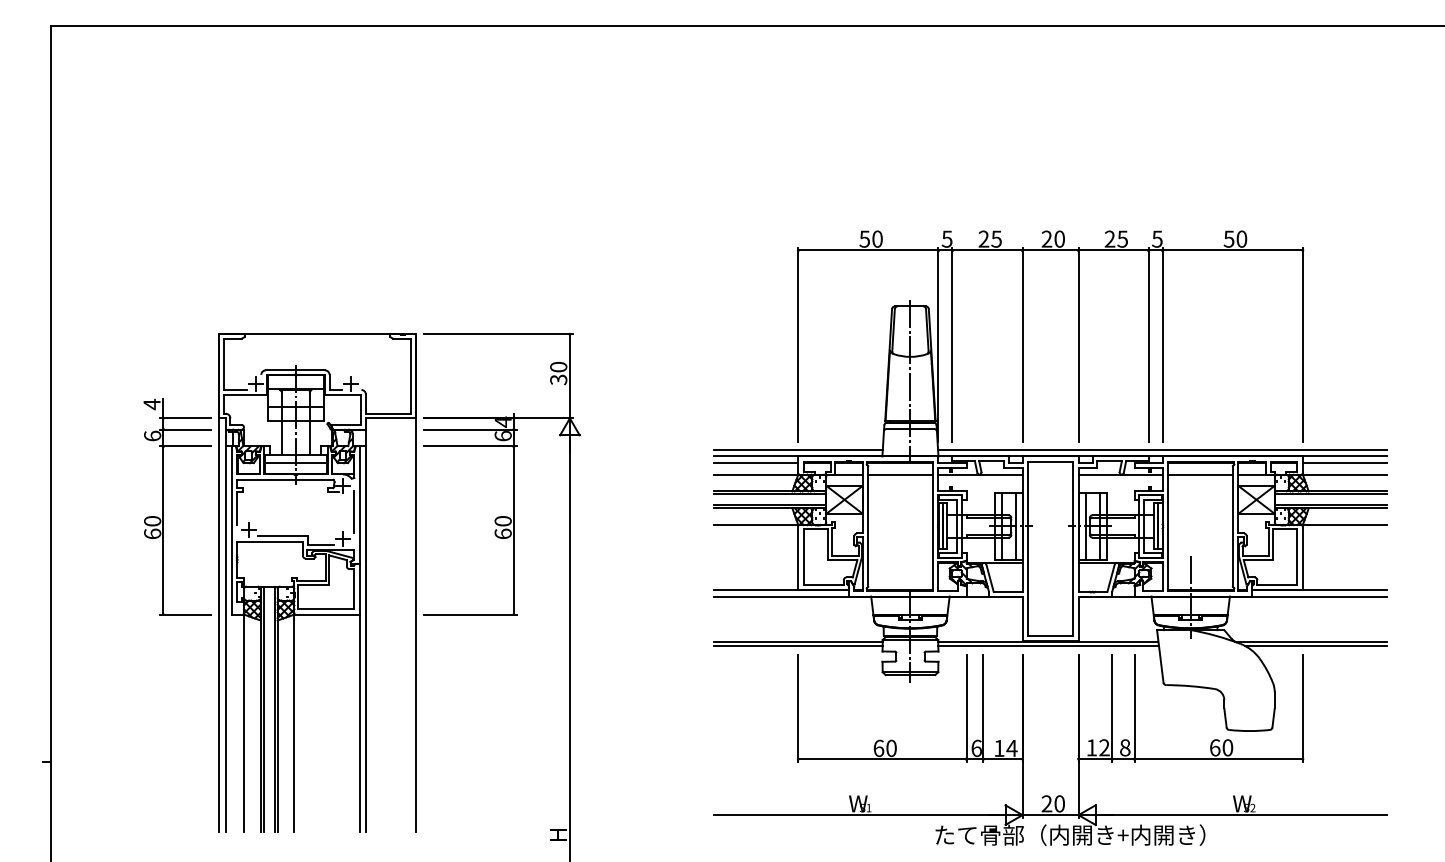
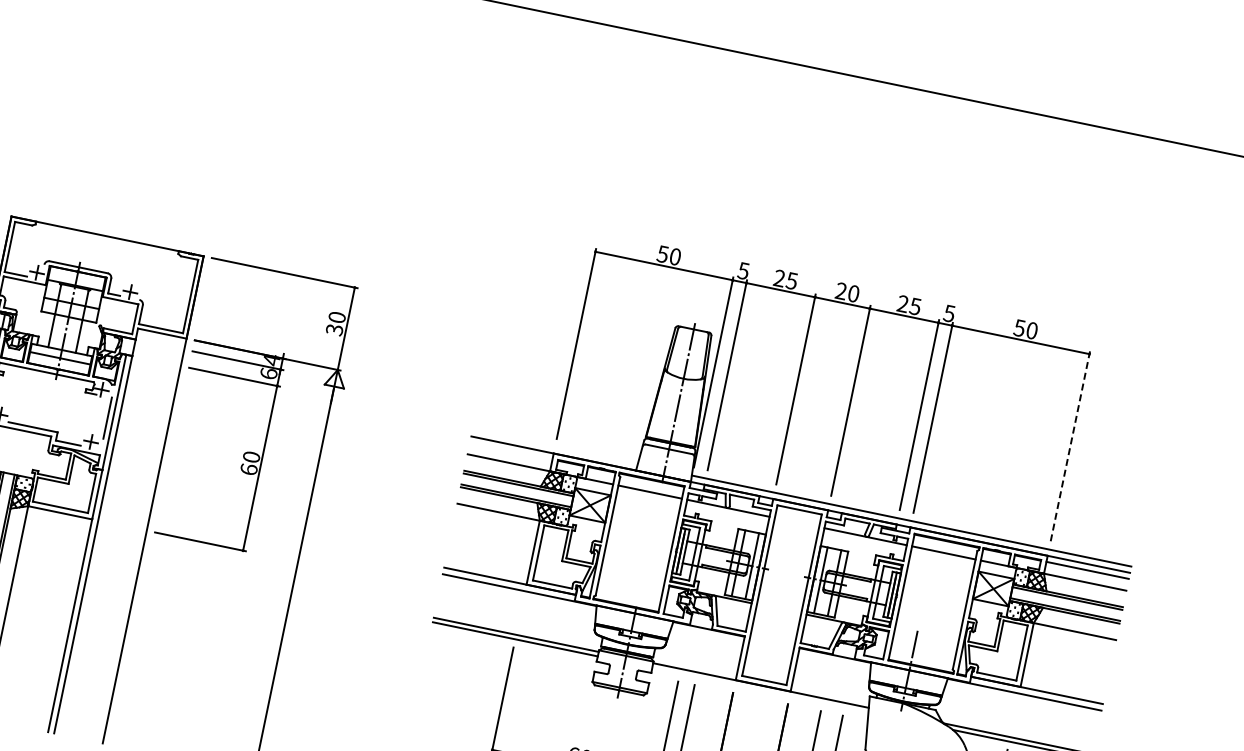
line: (1302, 344) -> (1070, 446), solid -> dashed
line: (798, 449) -> (555, 446), removed
line: (756, 462) -> (511, 450), removed
line: (1048, 646) -> (760, 690), removed

